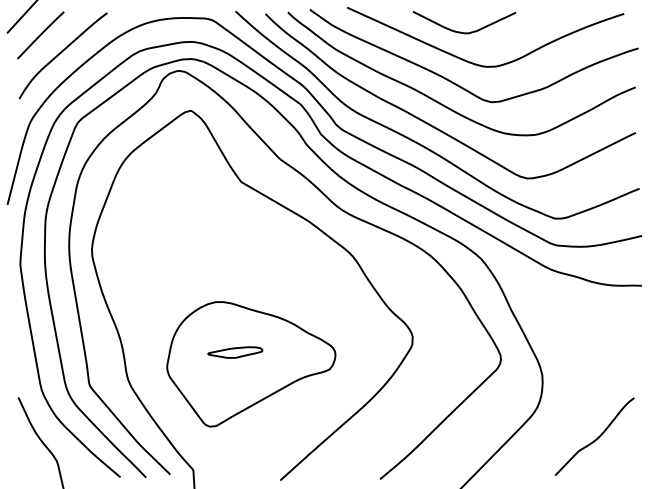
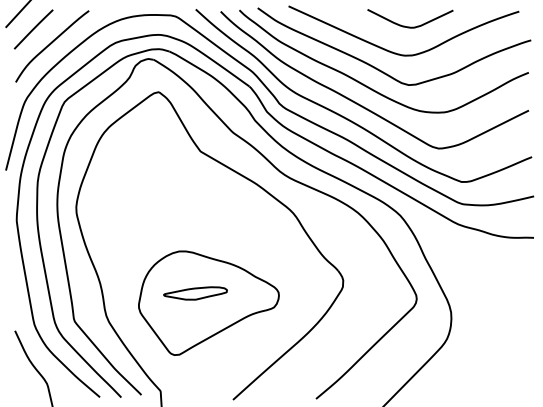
curve: (461, 31) -> (407, 26), moved
part: (235, 352) -> (195, 293), size x1.4
curve: (596, 438) -> (496, 364), removed

